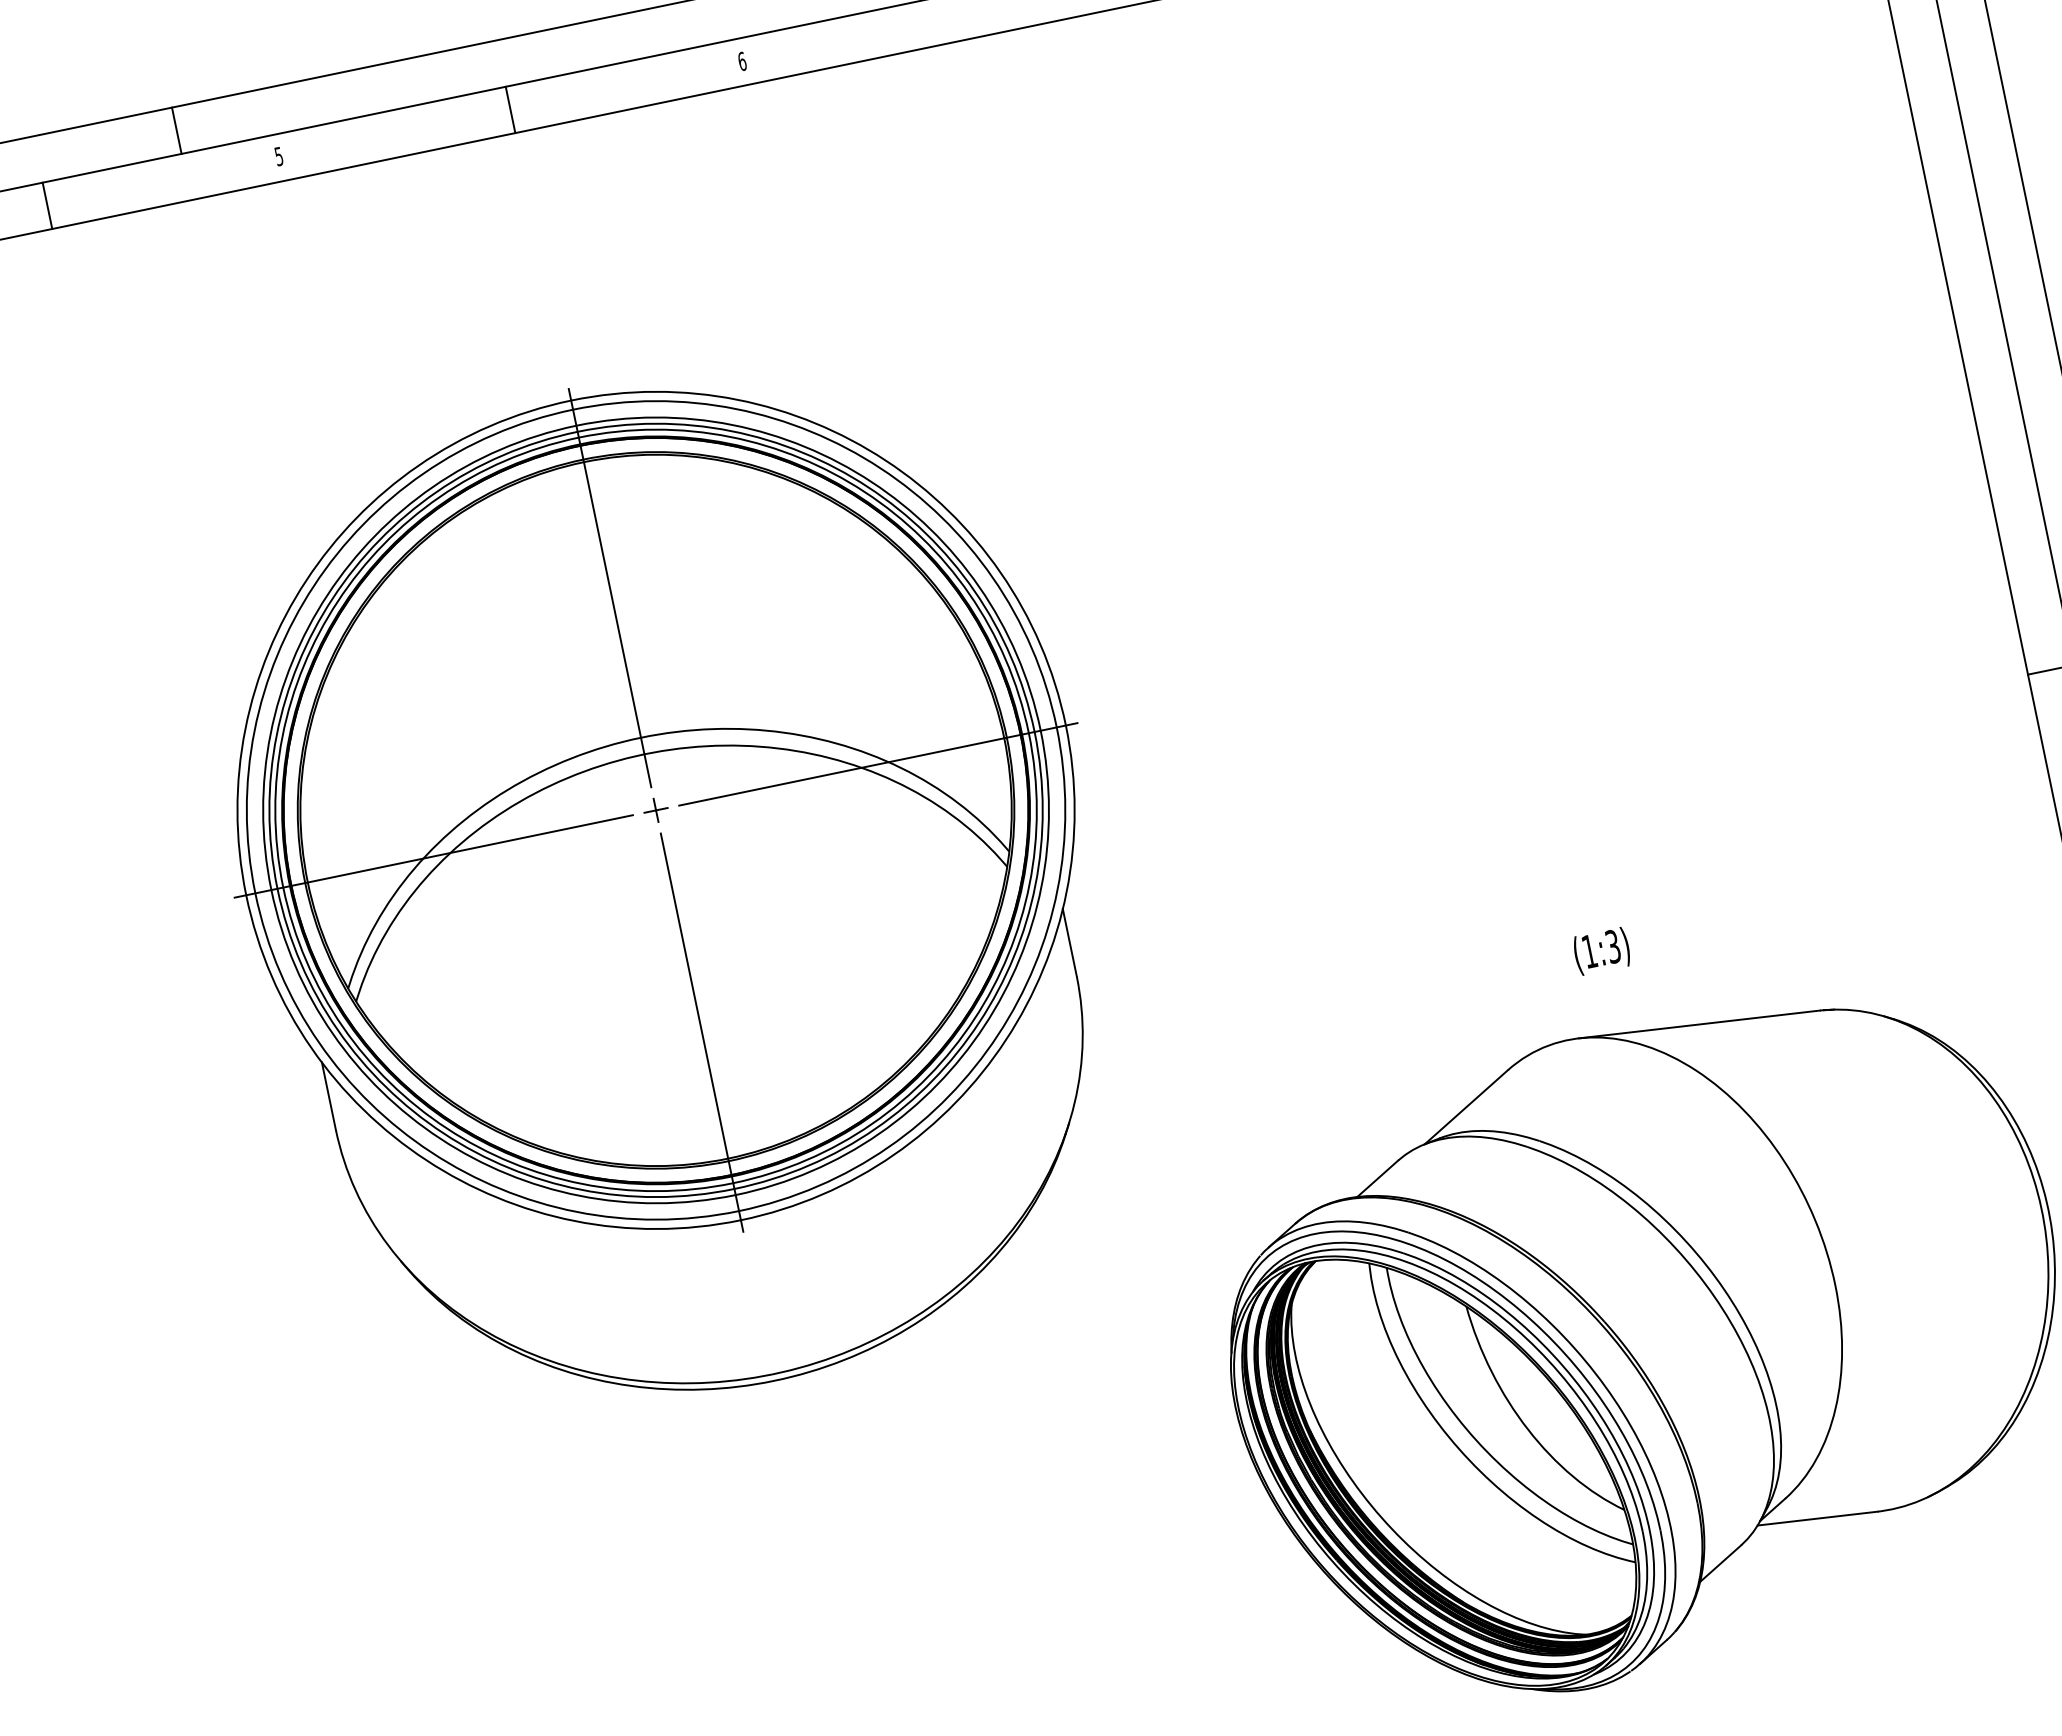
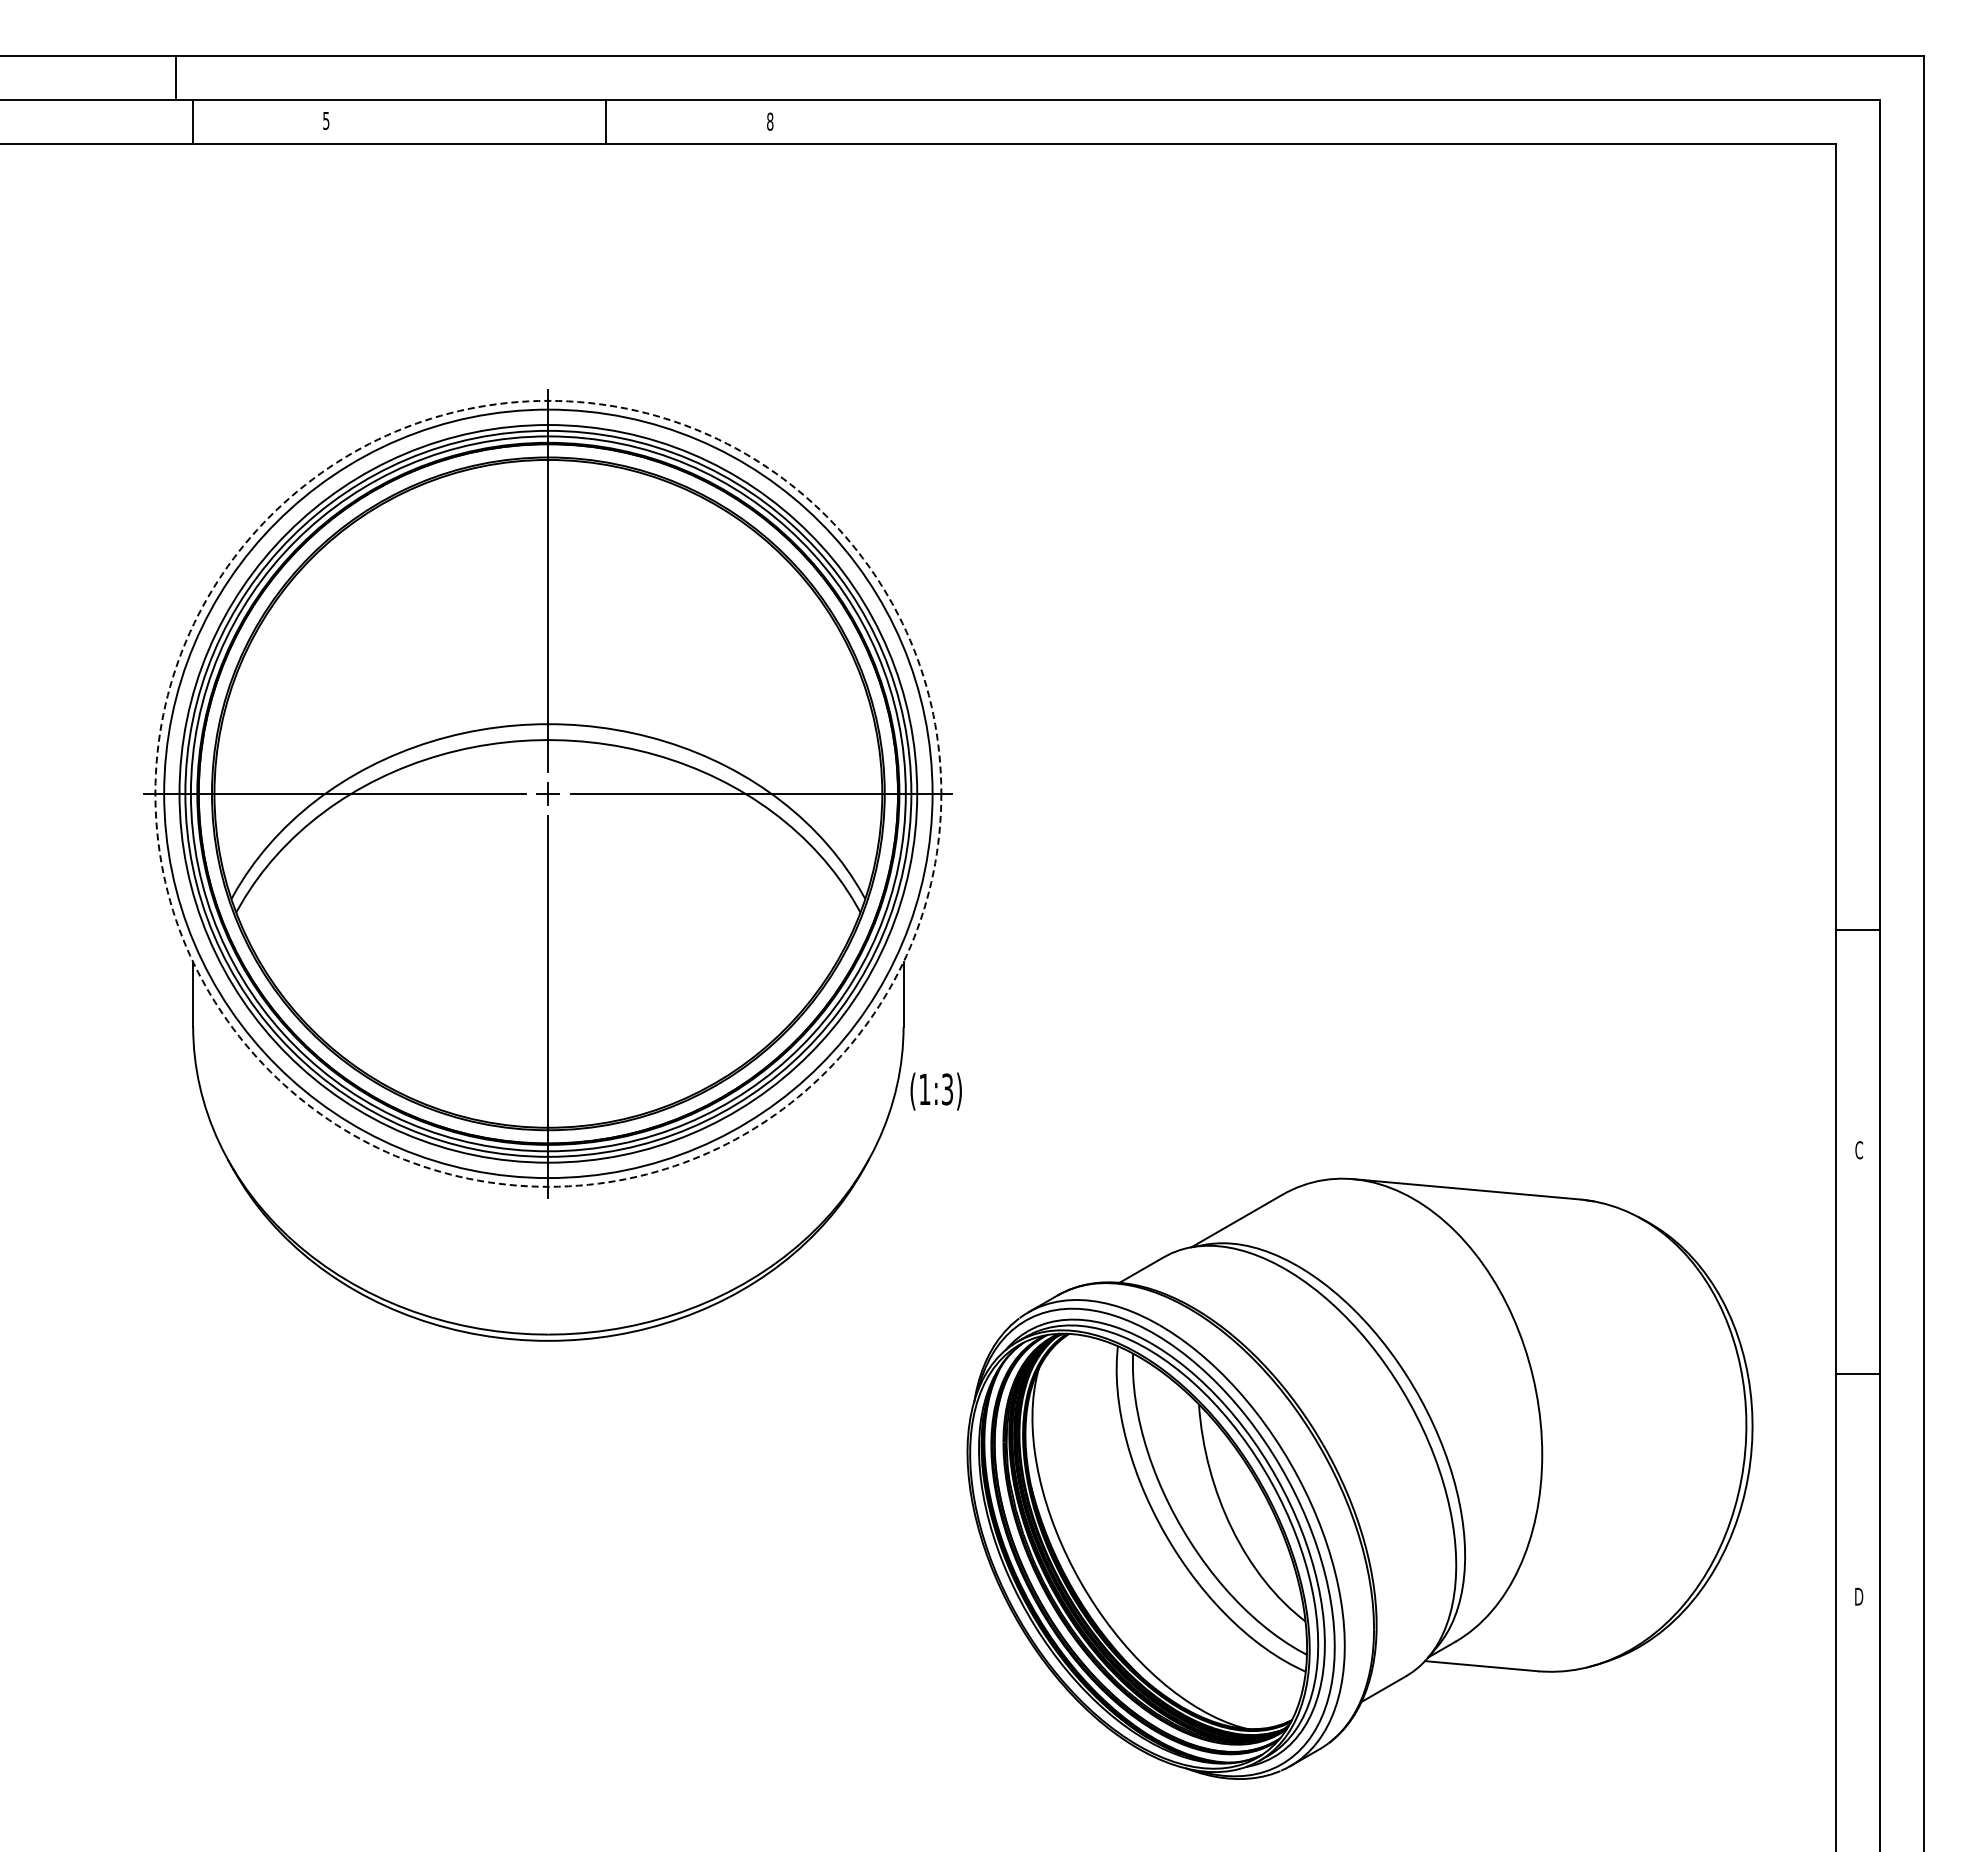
text: (742, 61) -> (770, 121), 6 -> 8
line: (509, 109) -> (605, 121), moved
line: (177, 130) -> (176, 77), moved
line: (46, 205) -> (192, 121), moved
circle: (656, 810) -> (548, 793), solid -> dashed
text: (1601, 951) -> (935, 1091), moved

